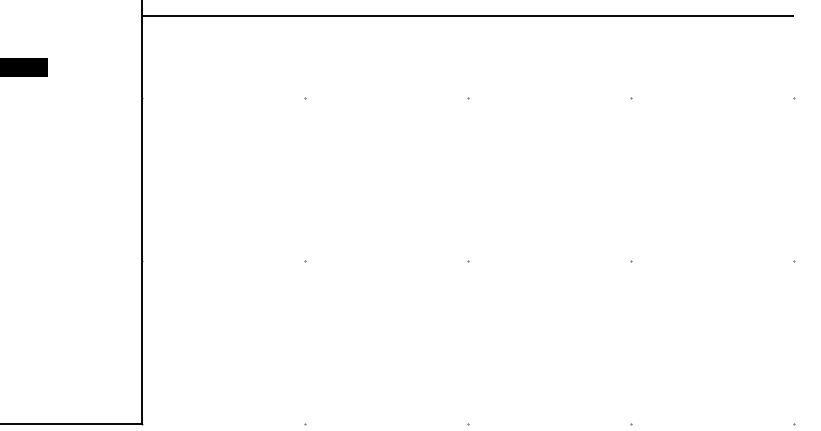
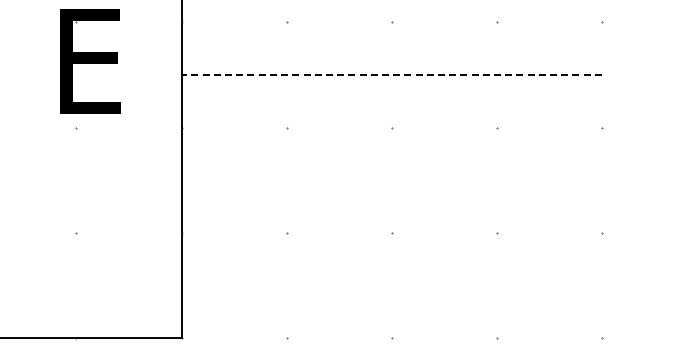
line: (467, 15) -> (391, 74), solid -> dashed

